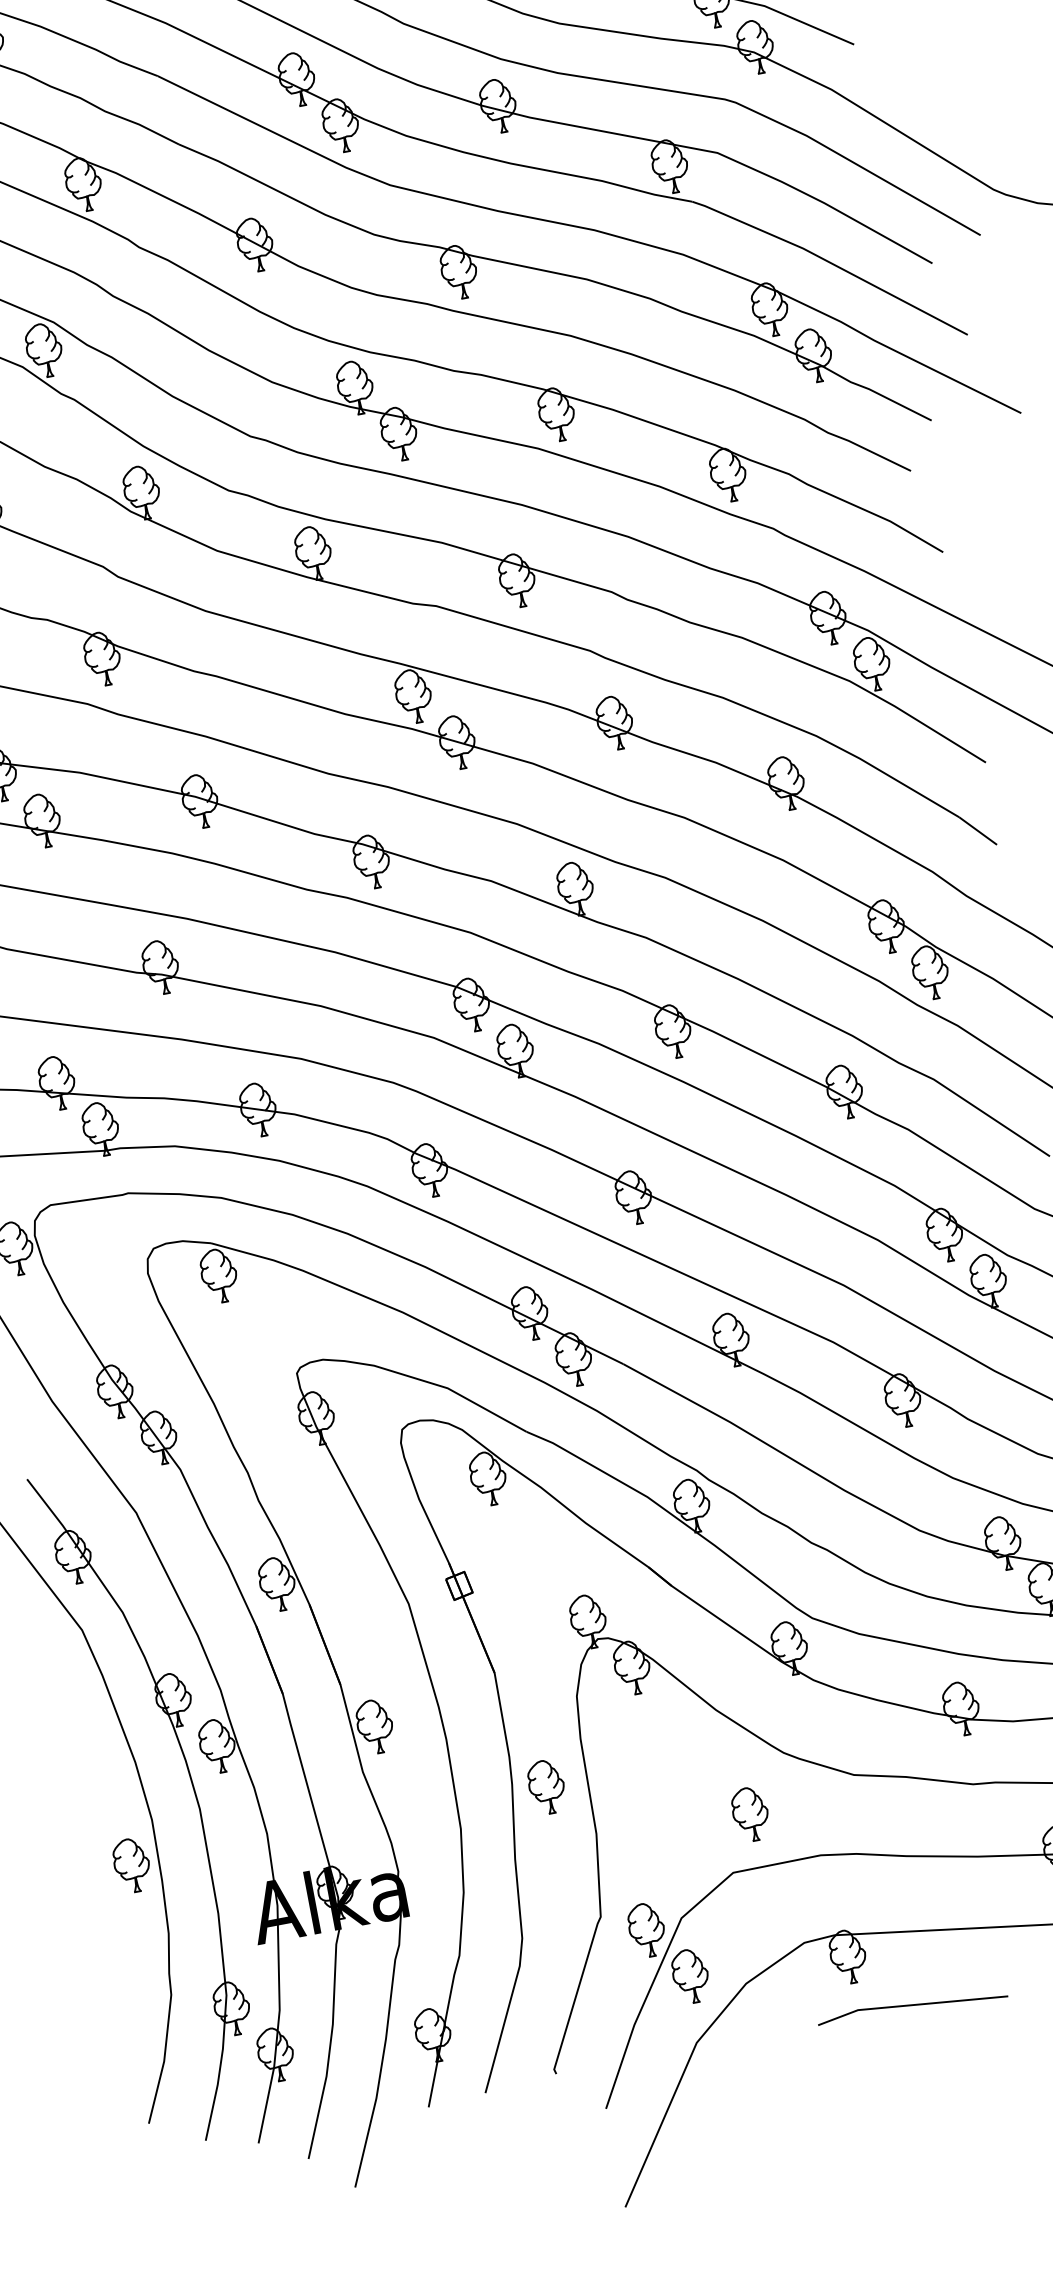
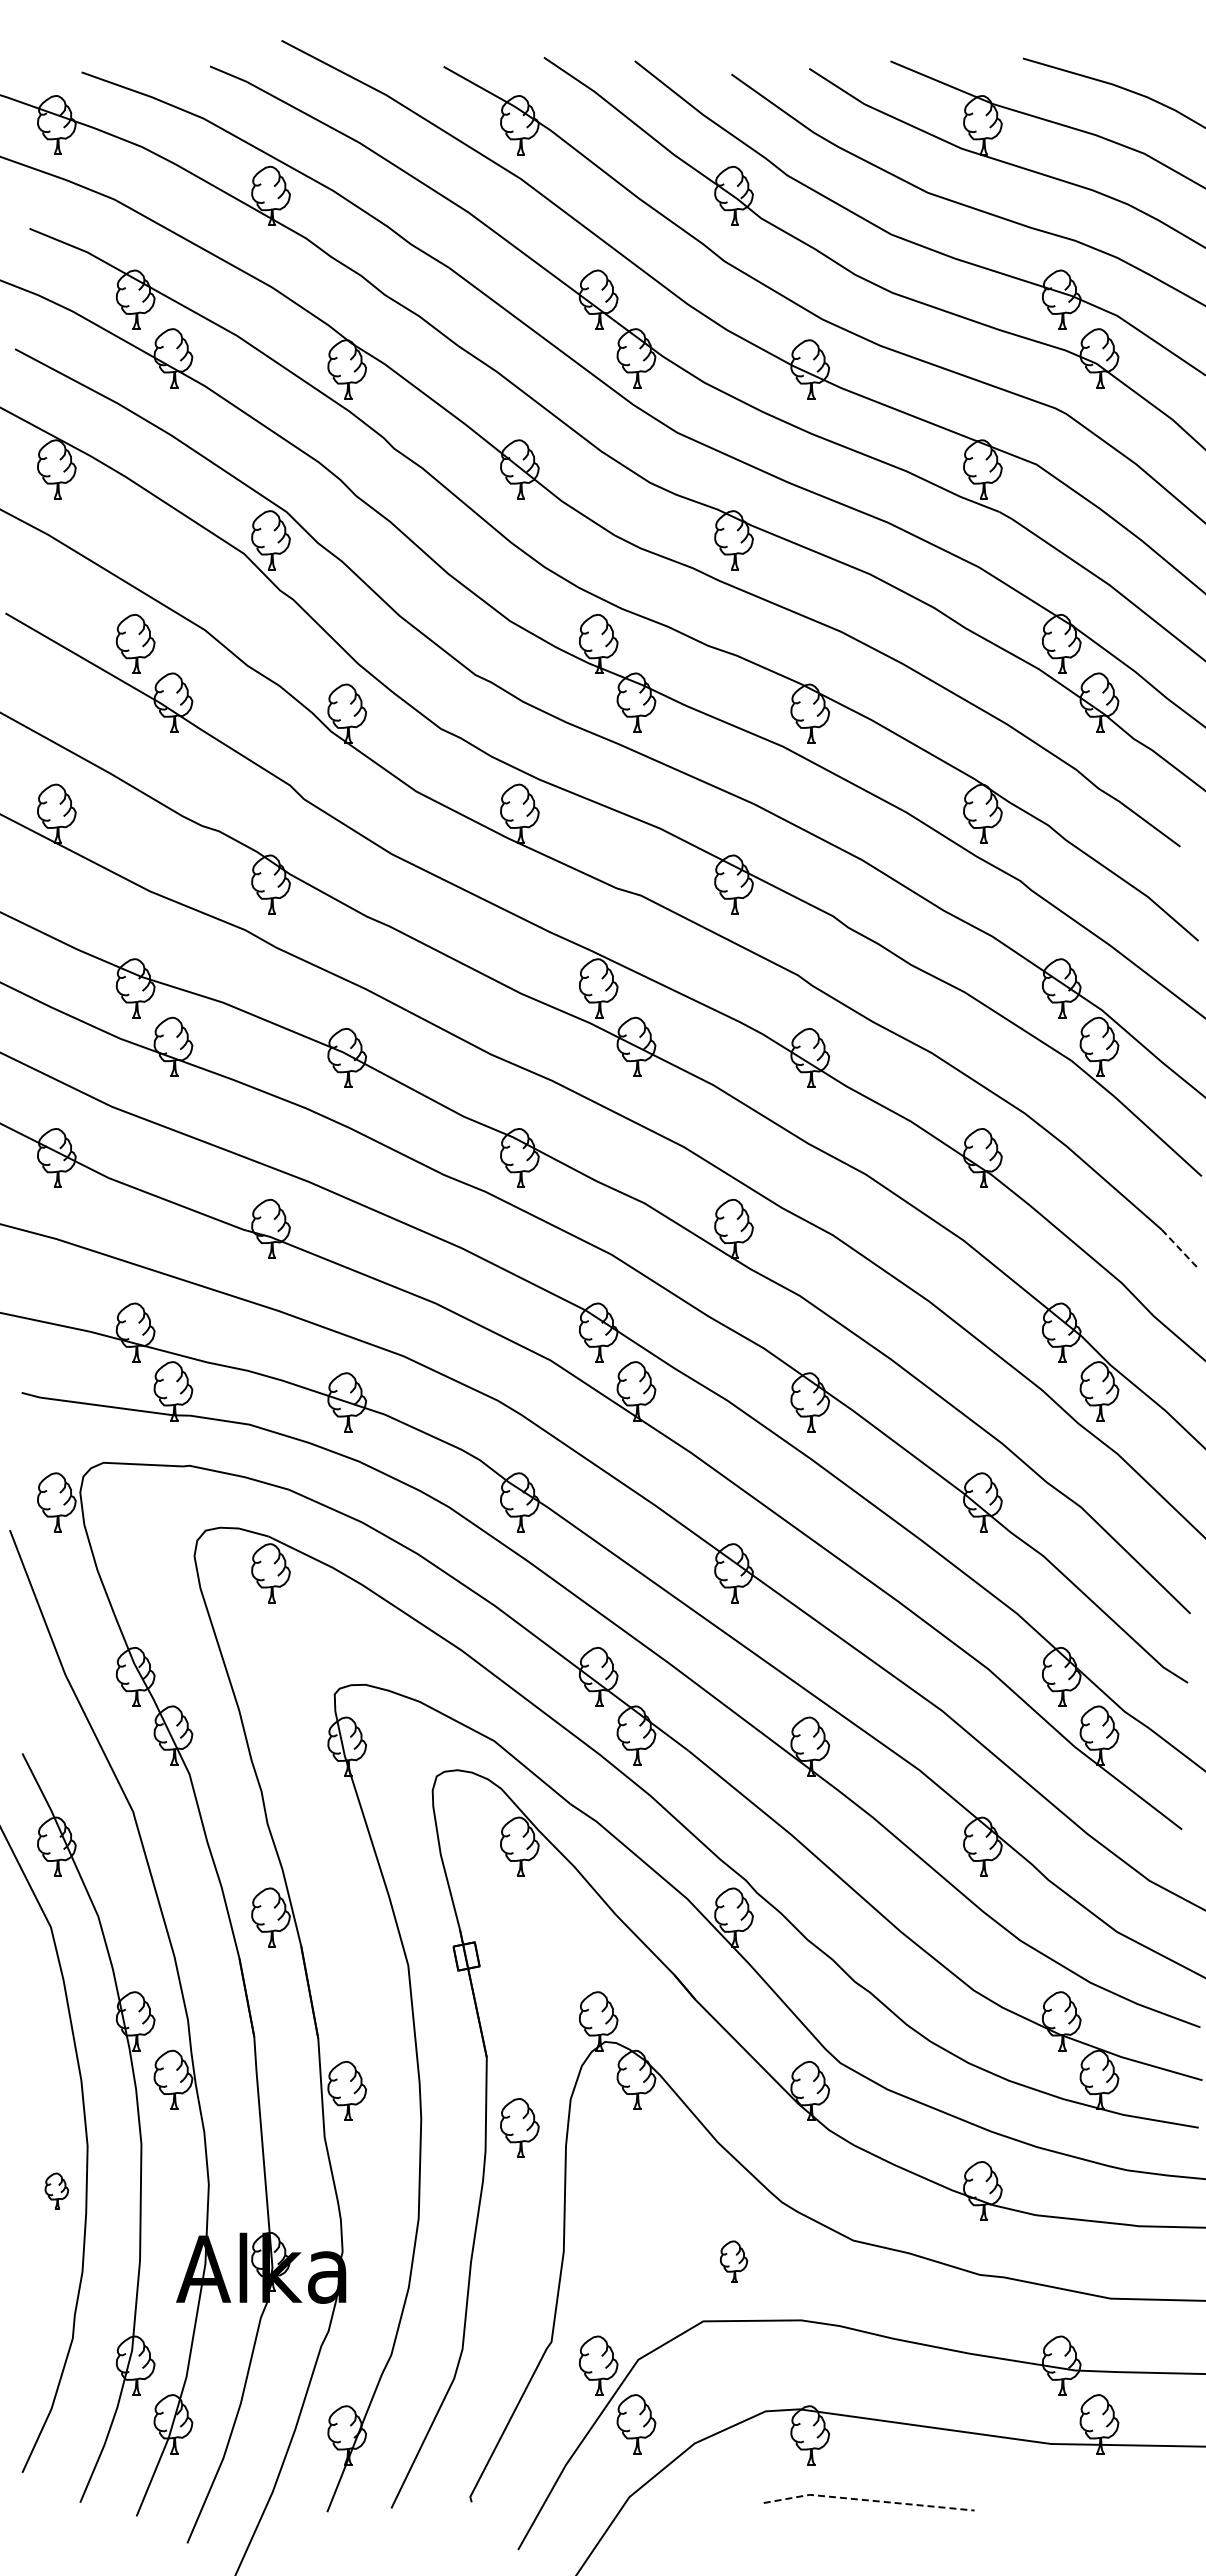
line: (978, 831) -> (1179, 1248), solid -> dashed
part: (546, 1786) -> (519, 2127), moved
part: (750, 1814) -> (733, 2261), size x0.7
part: (131, 1865) -> (56, 2190), size x0.6
line: (911, 2005) -> (868, 2500), solid -> dashed

